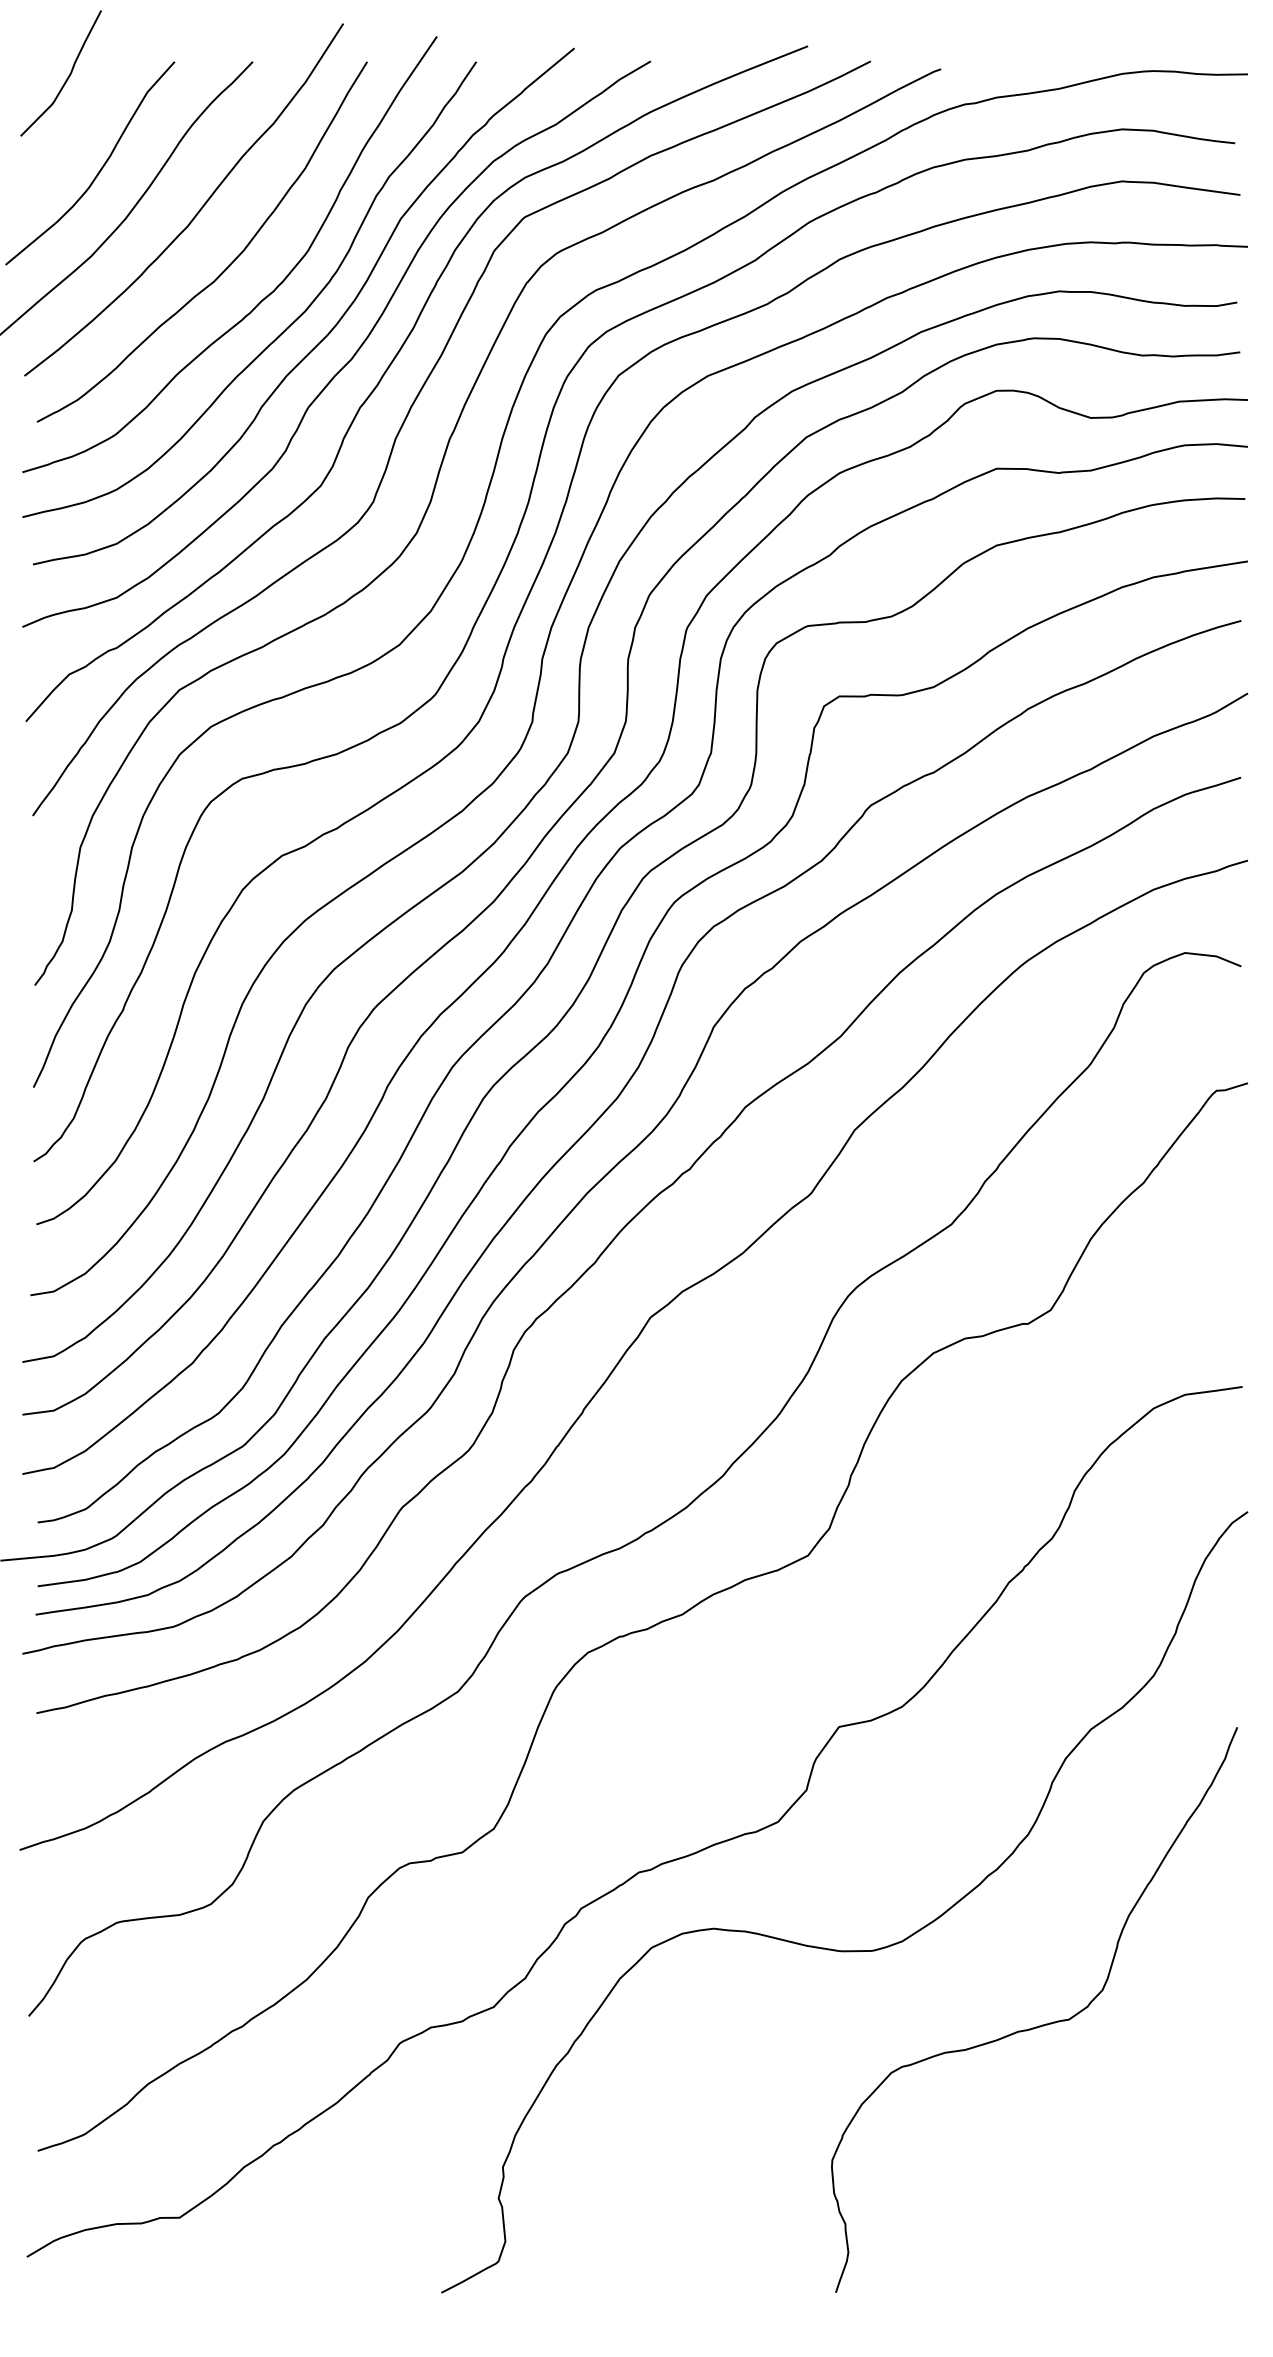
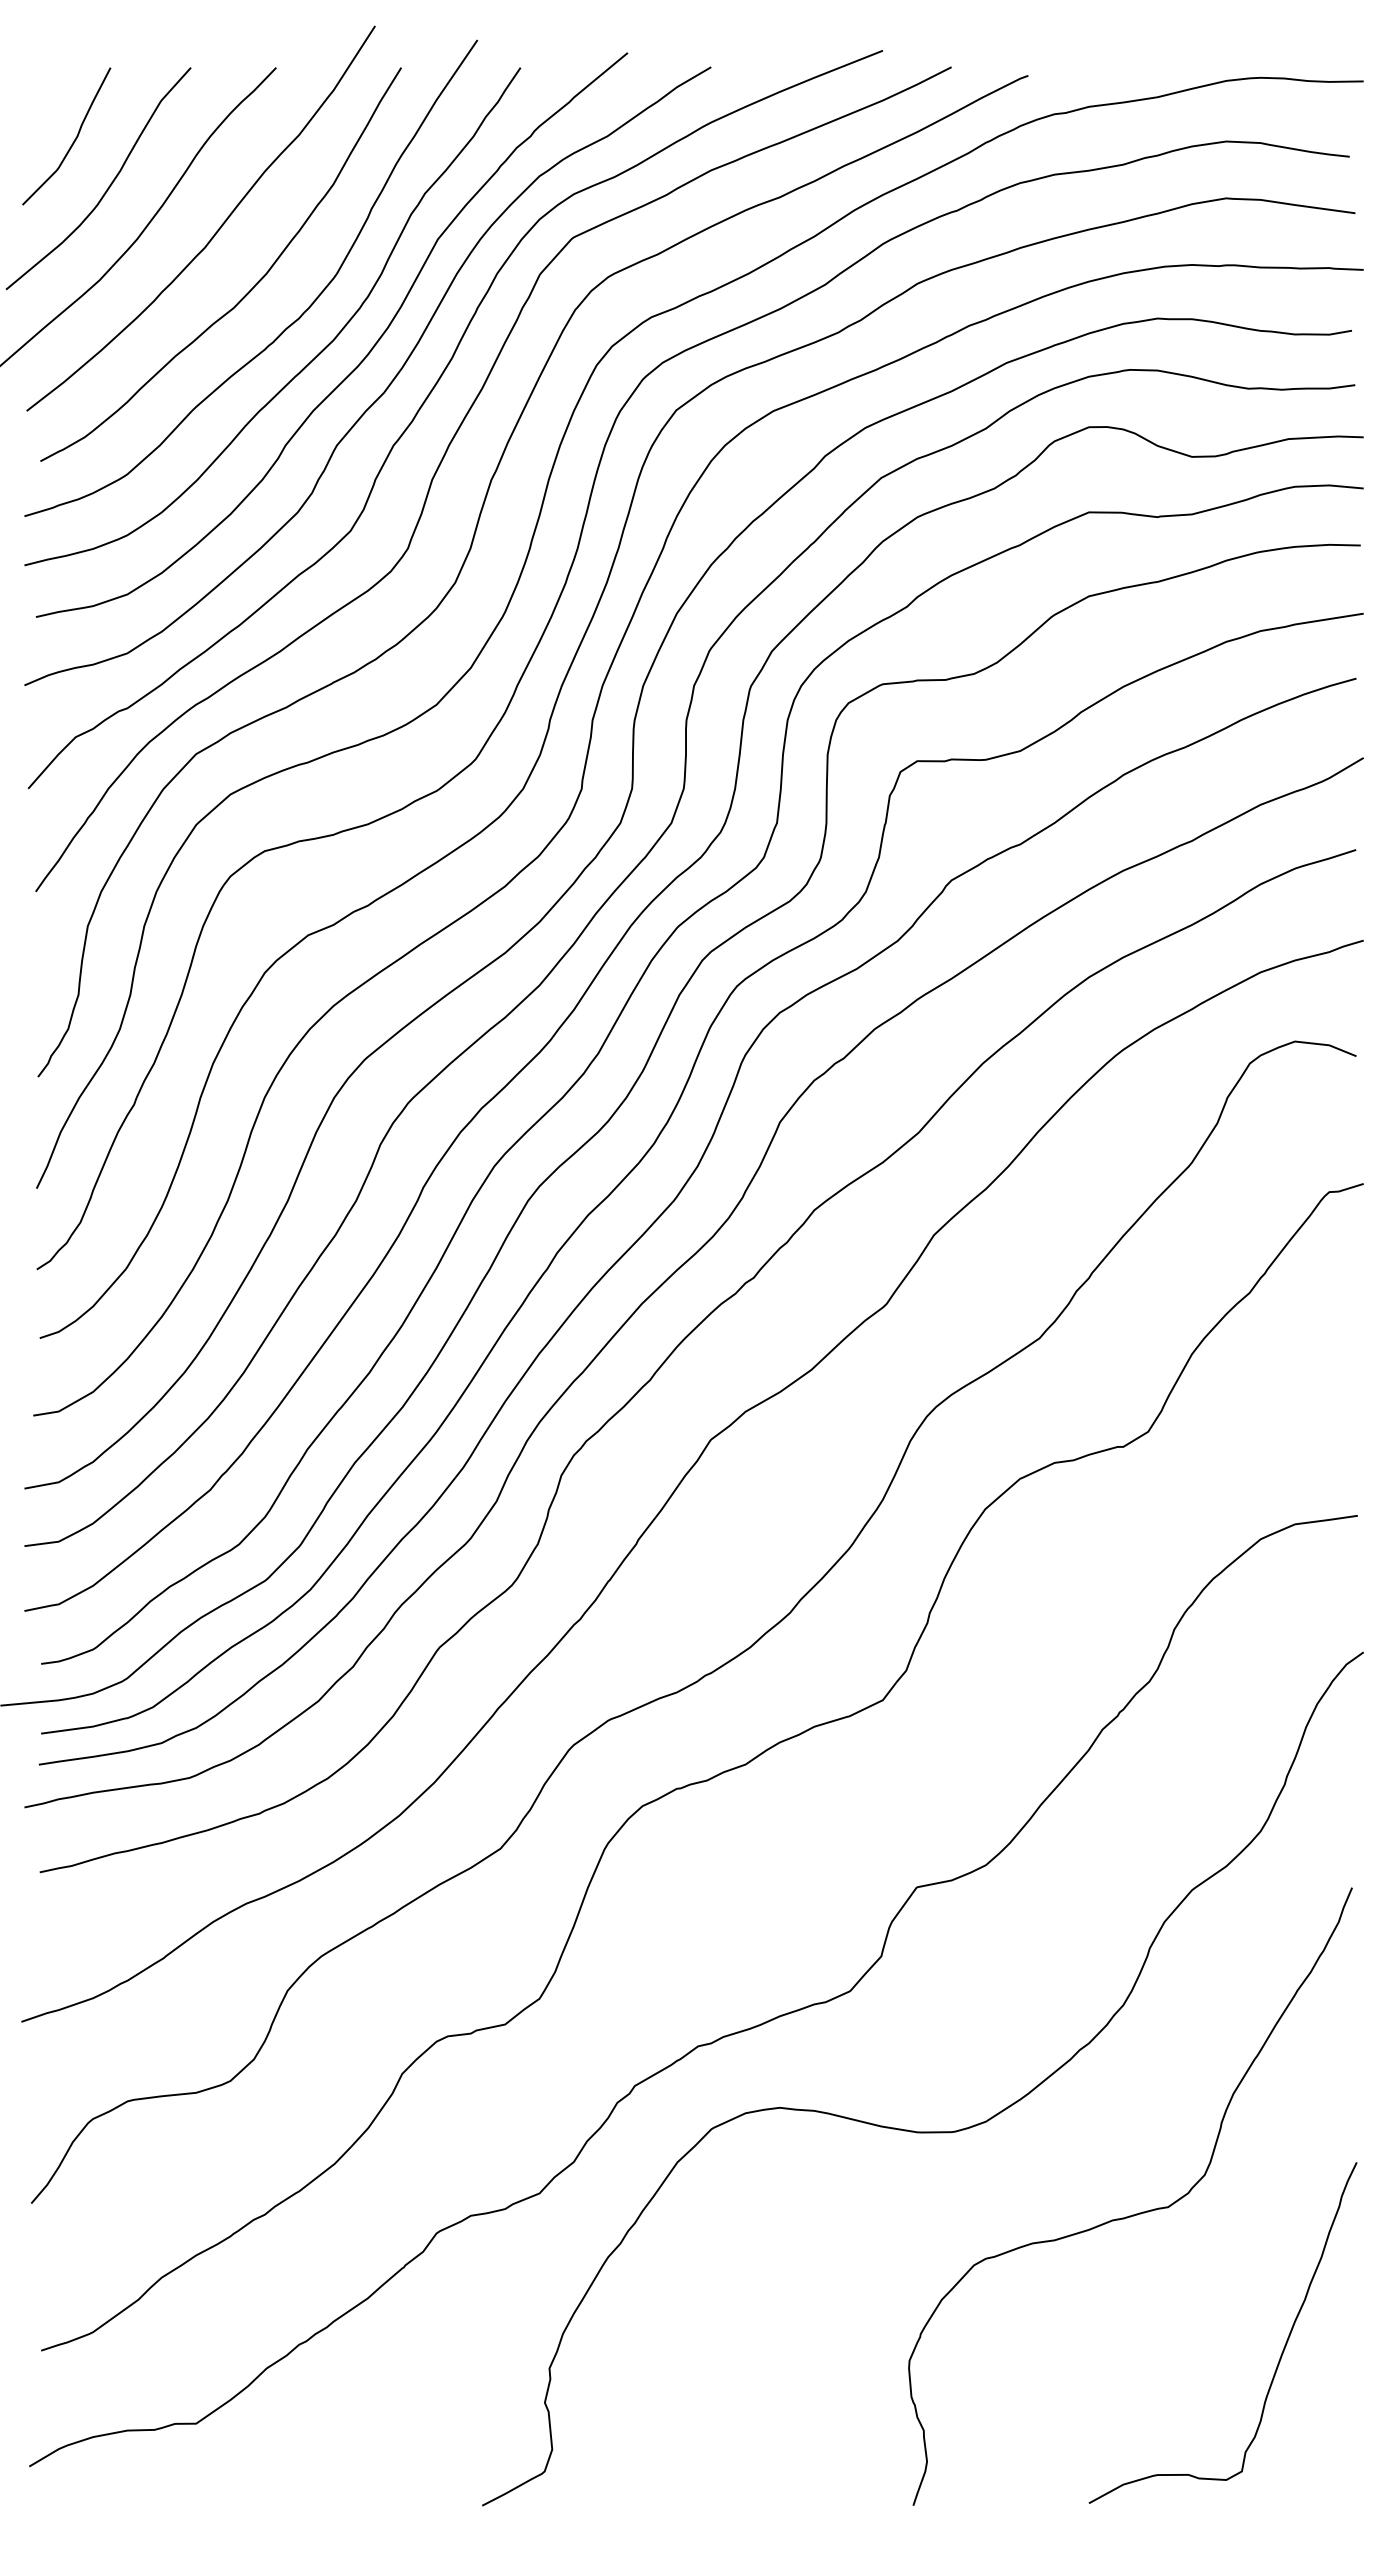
curve: (66, 79) -> (72, 142), moved
curve: (1172, 2152) -> (1281, 2352), added

